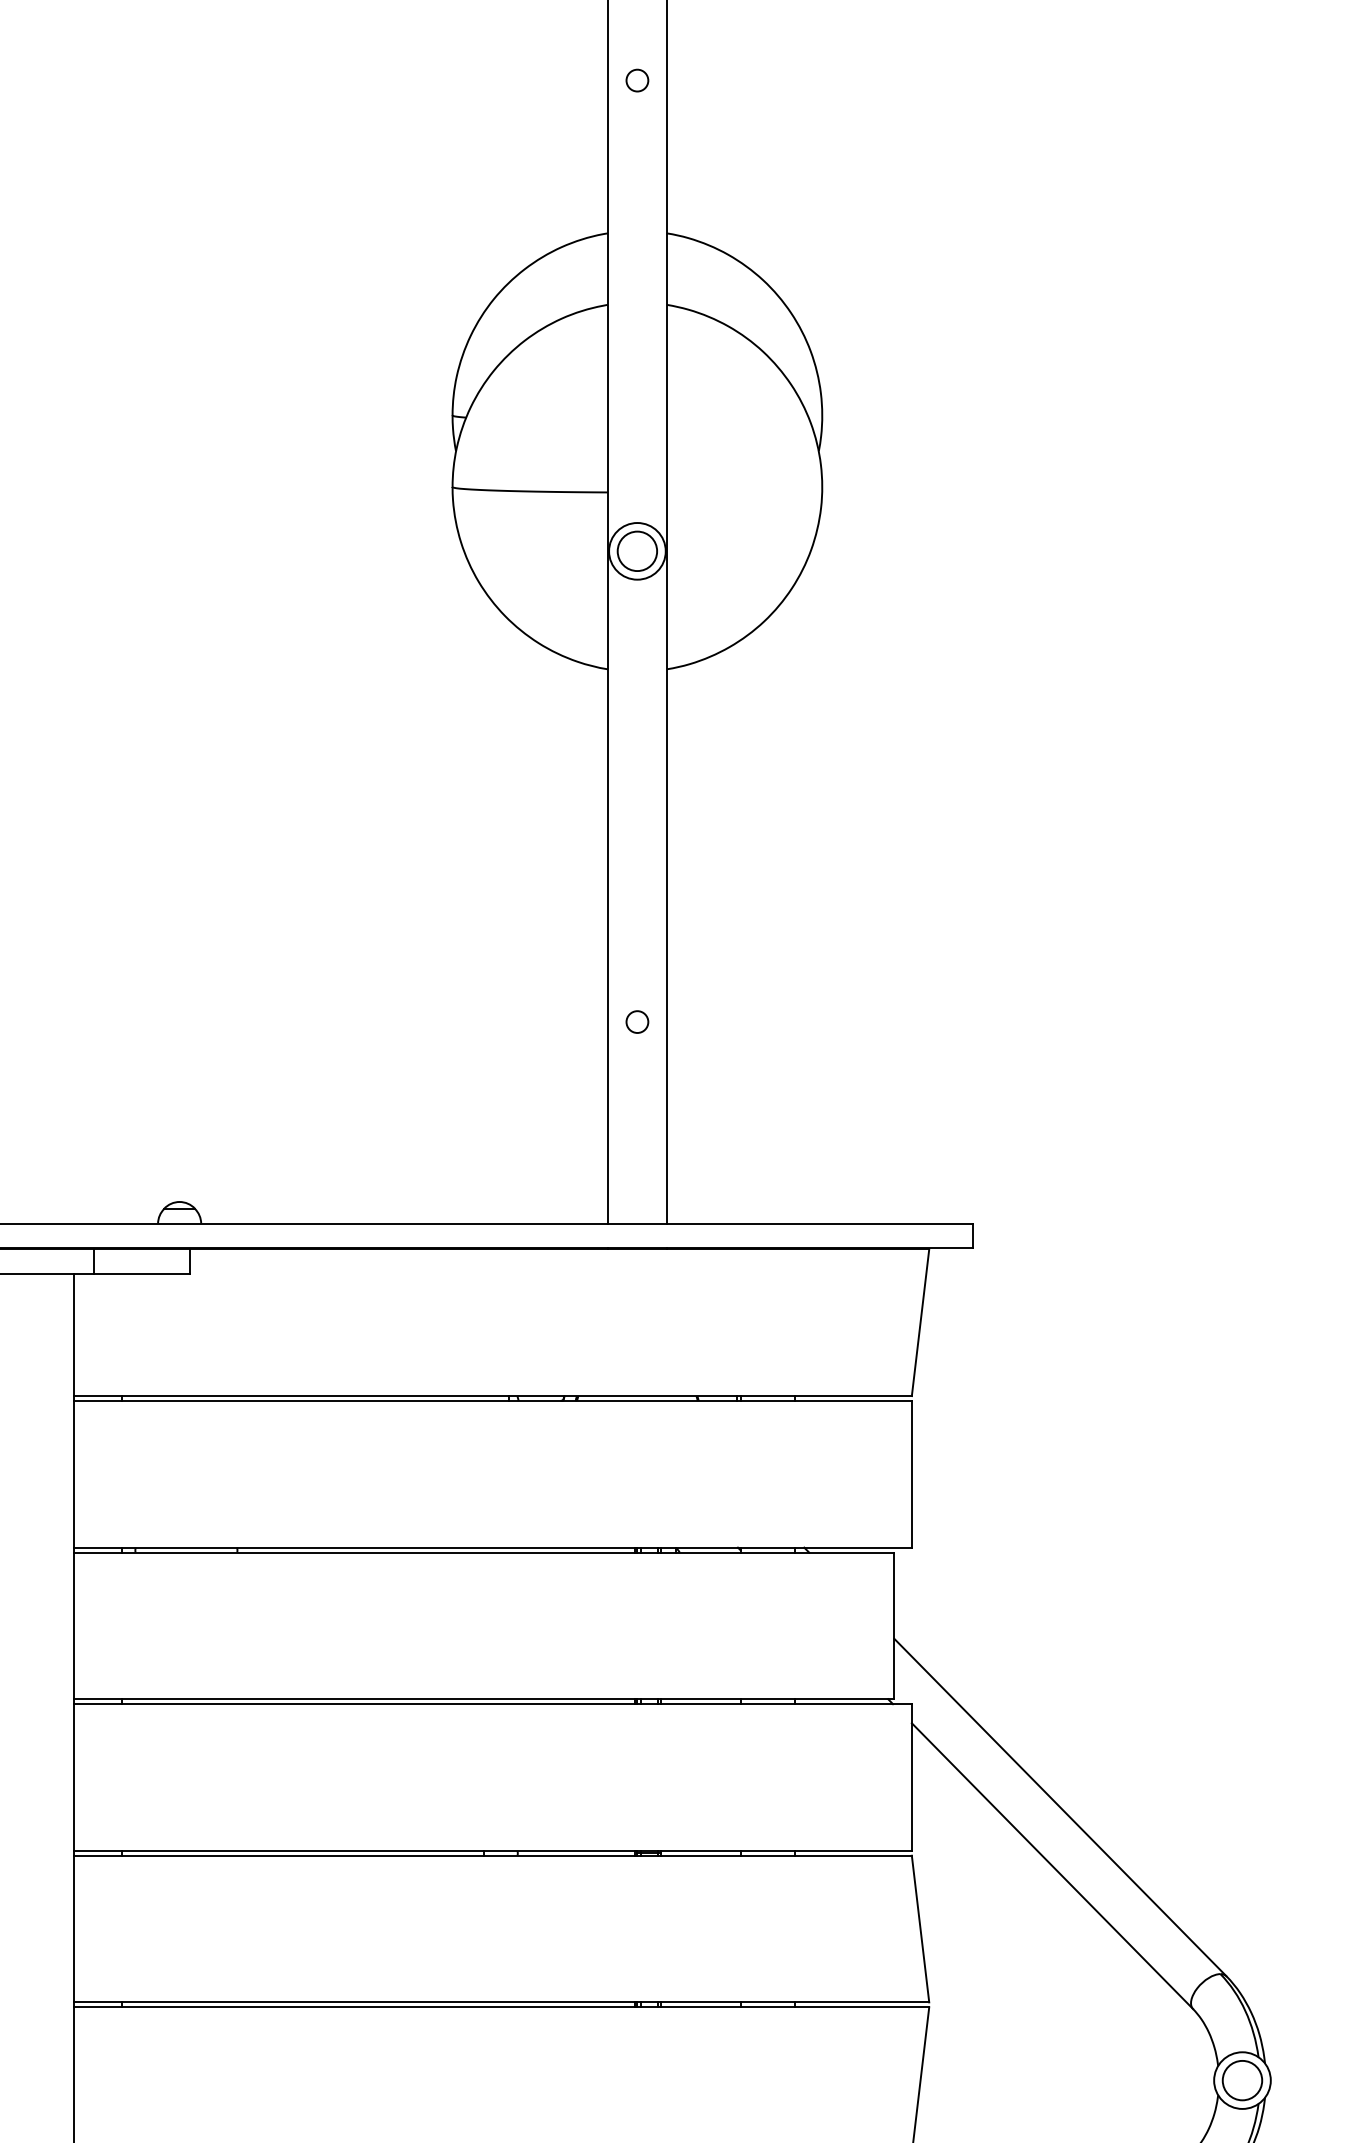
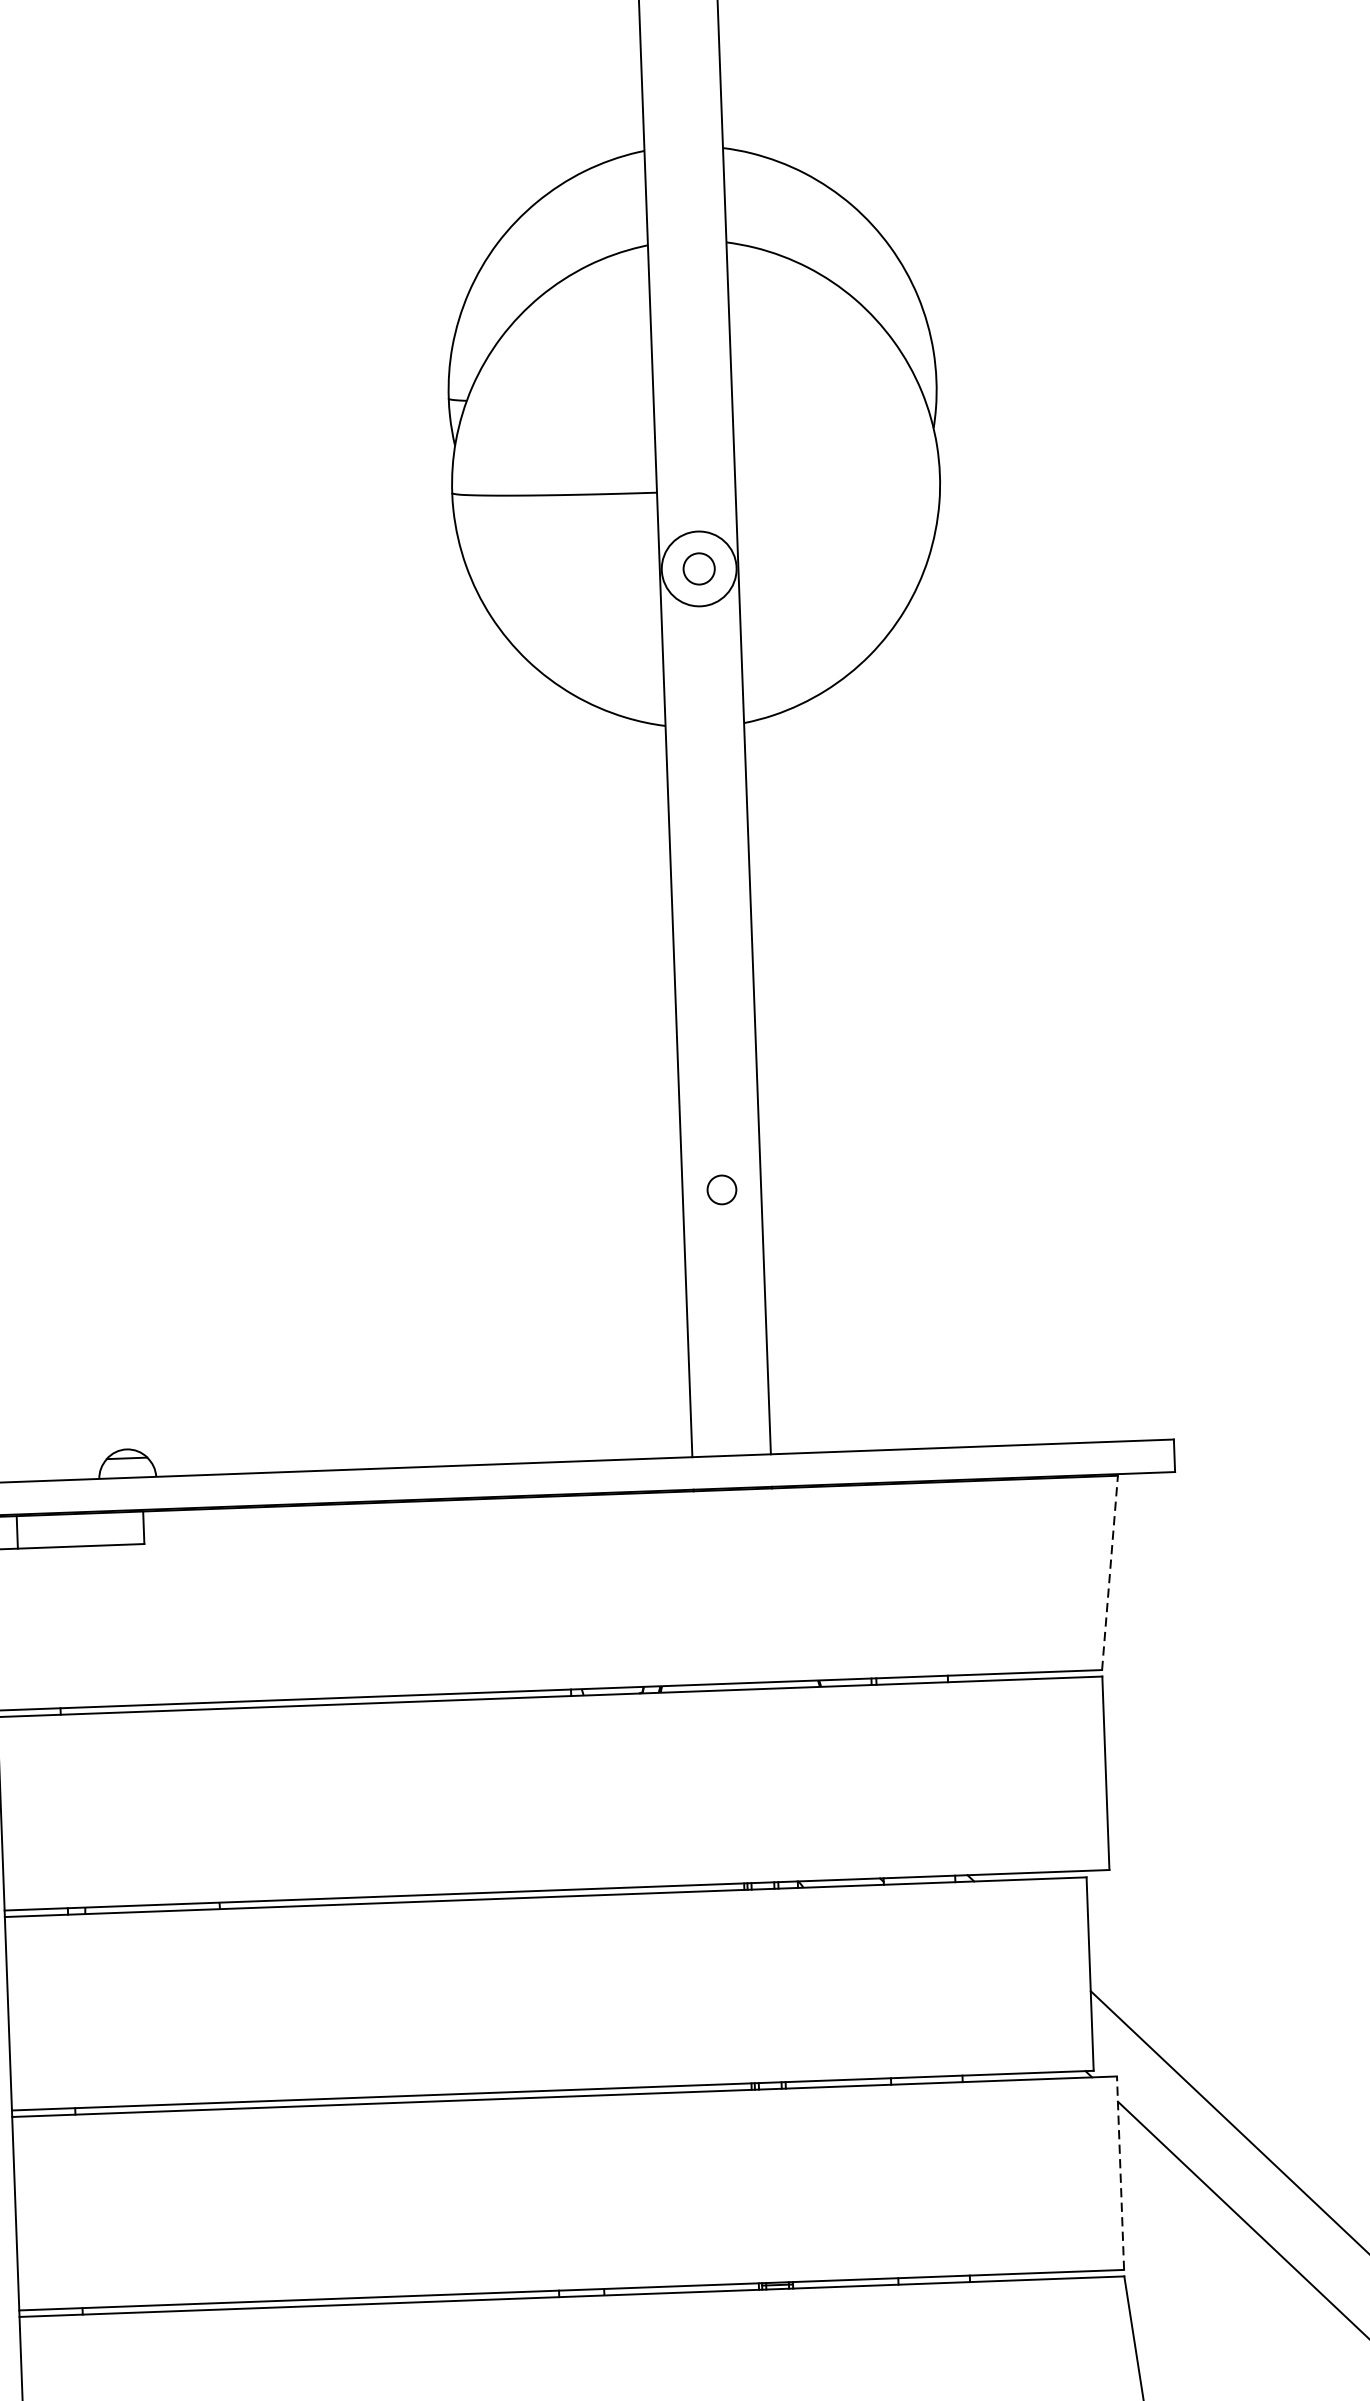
circle: (637, 551) -> (699, 569), size x0.6
line: (920, 1322) -> (1109, 1572), solid -> dashed
line: (911, 1776) -> (1120, 2171), solid -> dashed

